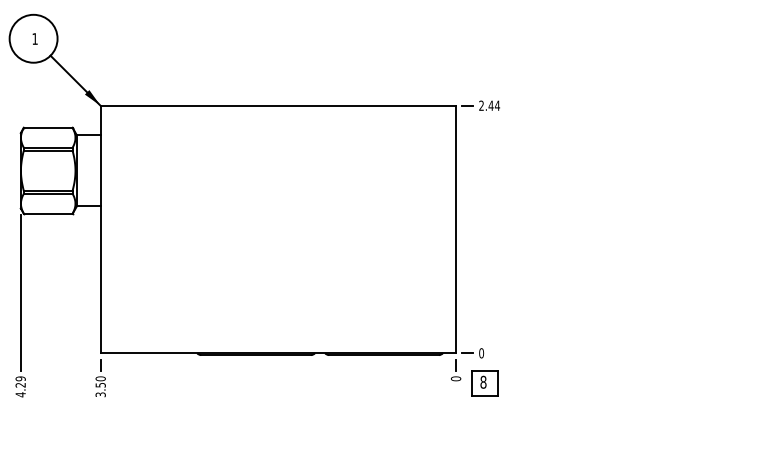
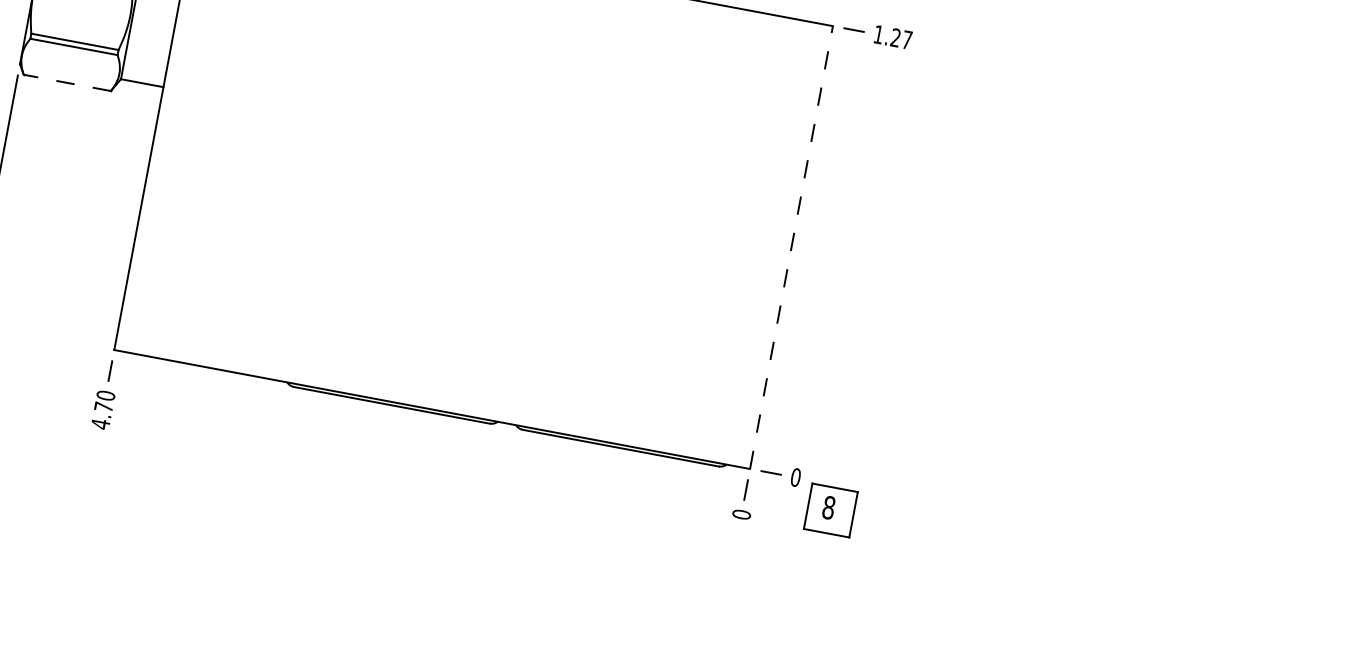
text: (489, 105) -> (893, 36), 2.44 -> 1.27
line: (47, 213) -> (66, 82), solid -> dashed
line: (455, 229) -> (790, 247), solid -> dashed
part: (484, 383) -> (830, 510), moved
text: (100, 390) -> (101, 416), 3.50 -> 4.70

